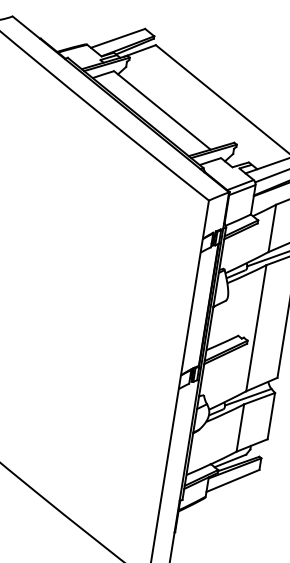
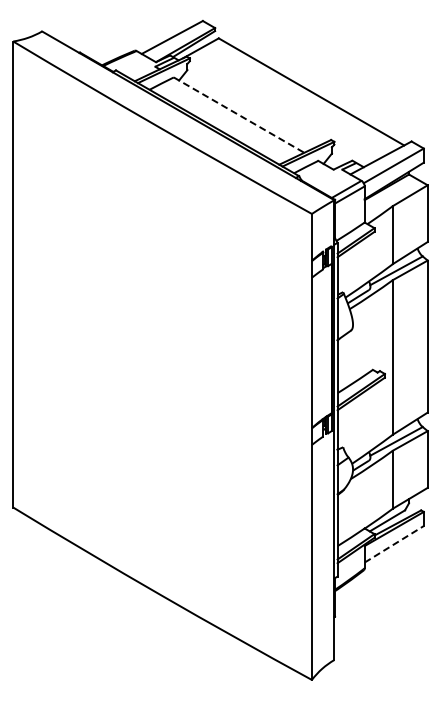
line: (162, 110) -> (239, 115), solid -> dashed
line: (233, 481) -> (394, 544), solid -> dashed

